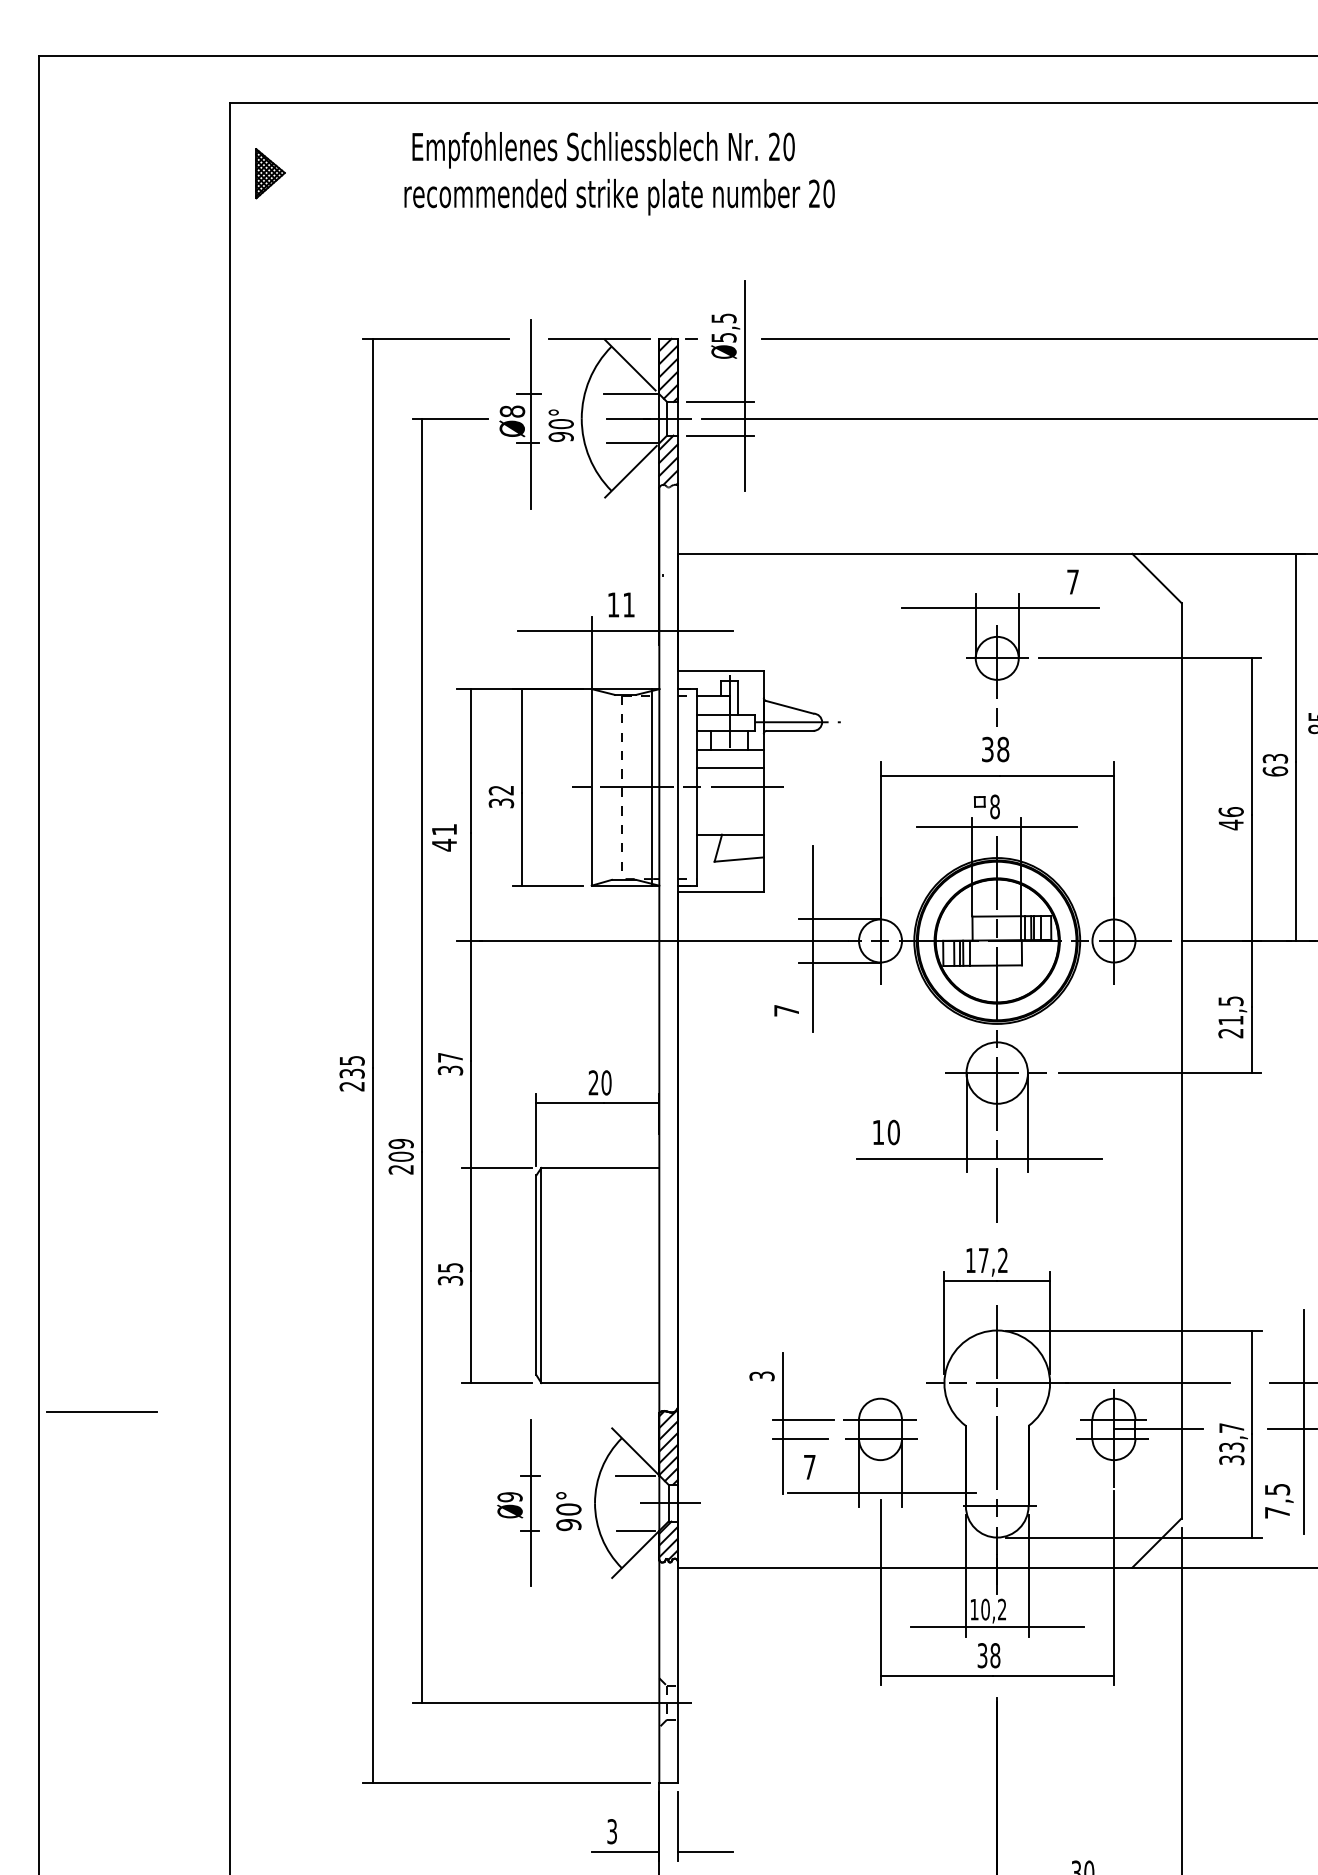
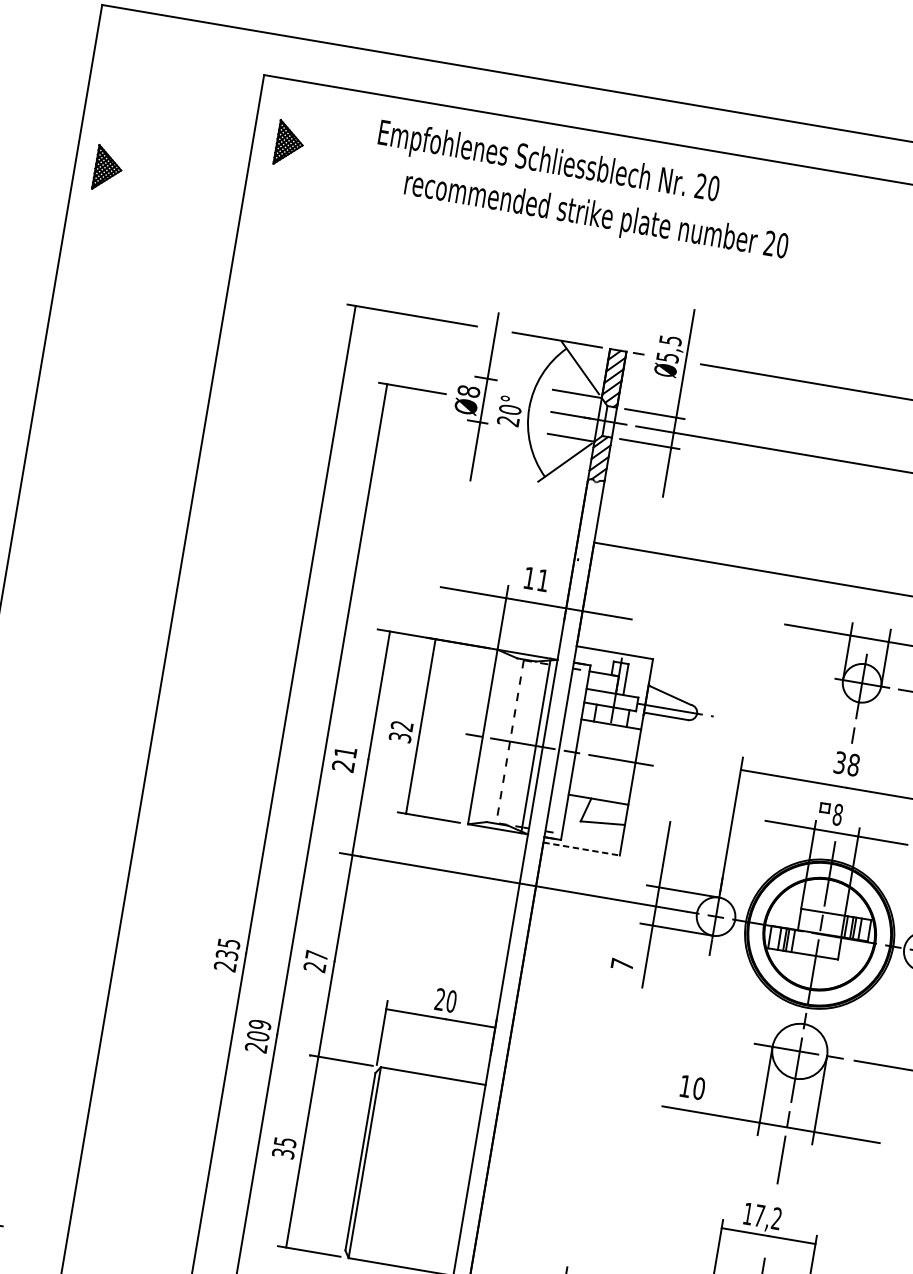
text: (603, 150) -> (548, 163), moved
part: (76, 234) -> (108, 168), added
text: (560, 436) -> (507, 420), 90° -> 20°
line: (729, 767) -> (608, 739), removed
text: (443, 844) -> (342, 765), 41 -> 21
line: (721, 891) -> (582, 848), solid -> dashed
text: (450, 1070) -> (314, 967), 37 -> 27

